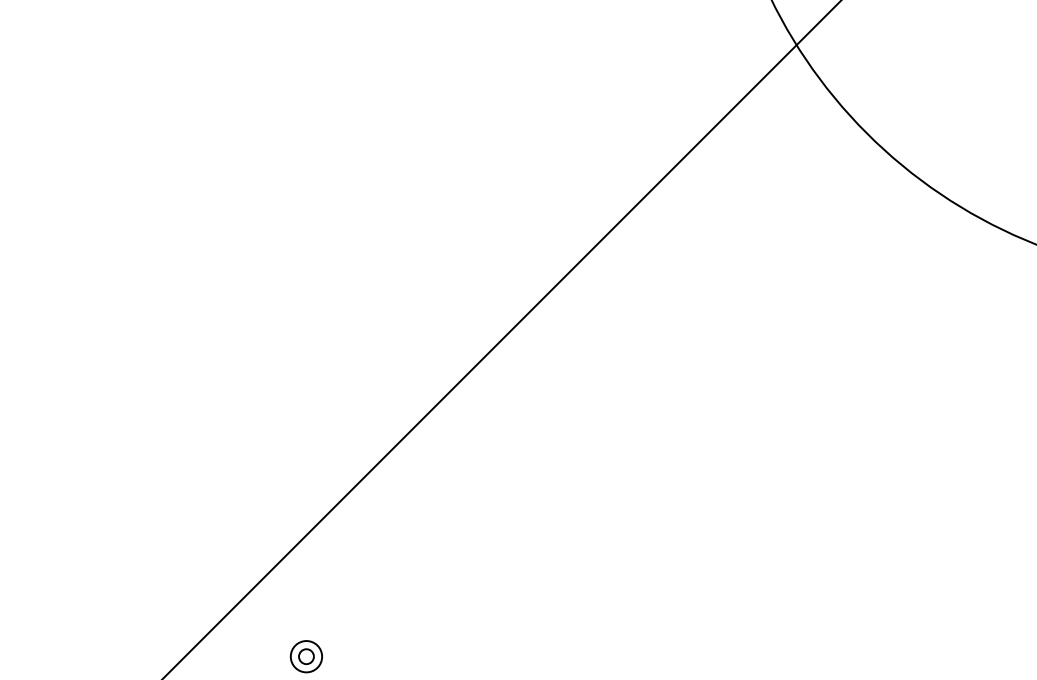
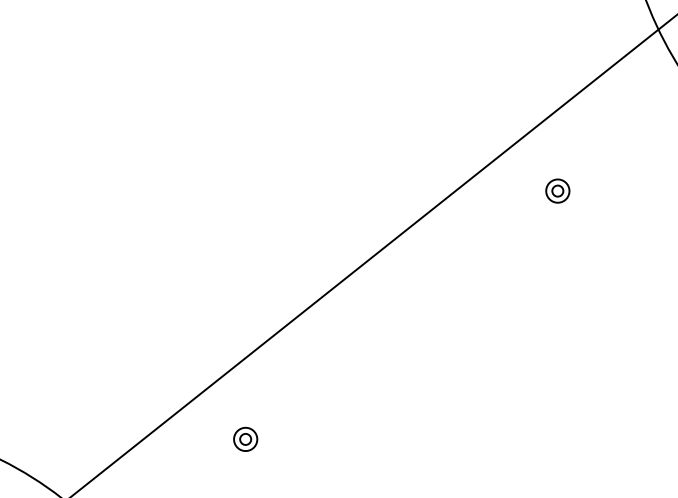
part: (685, 276) -> (557, 190), added

